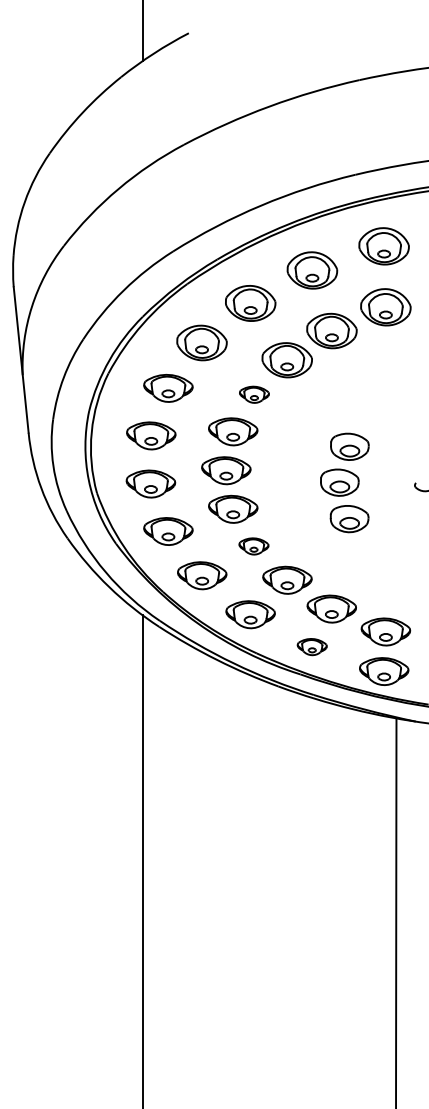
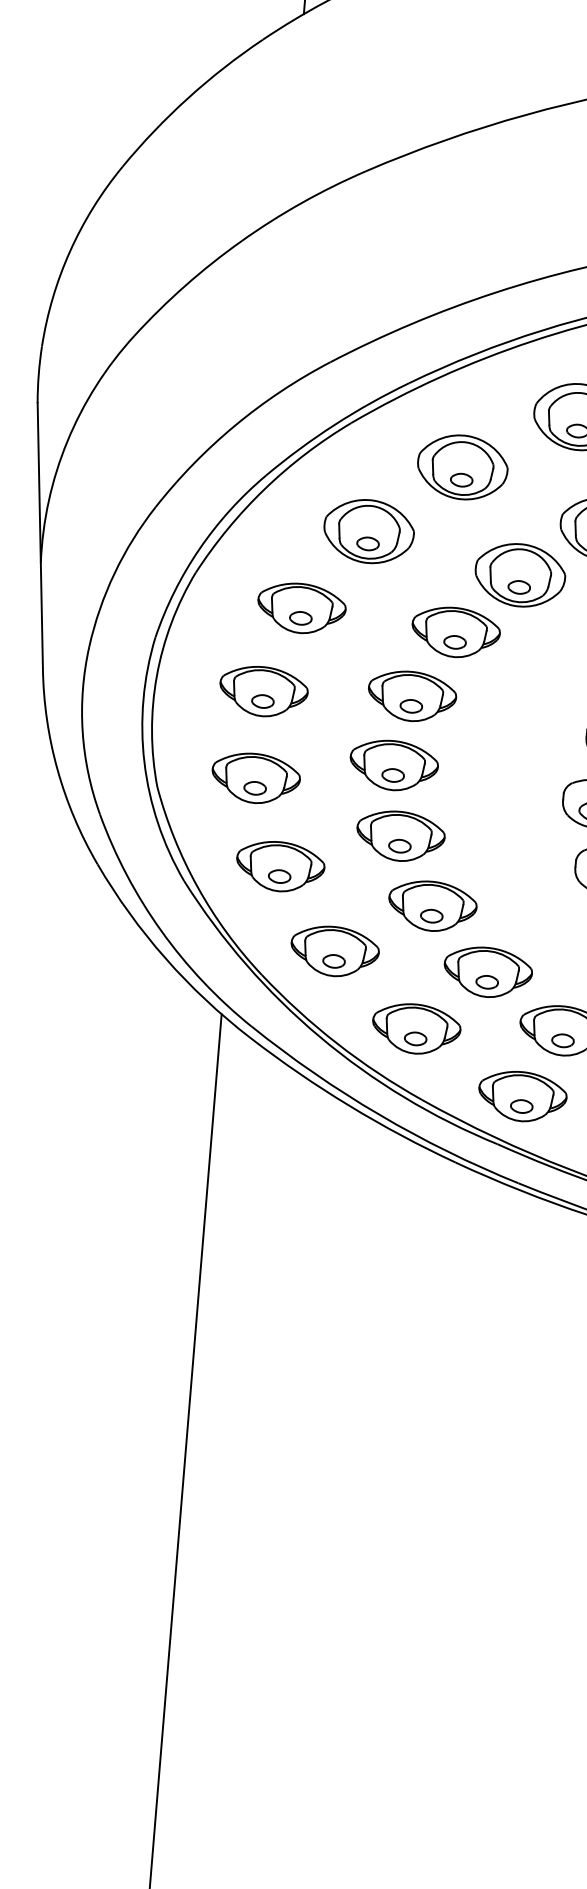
part: (254, 394) -> (456, 632), size x1.67
part: (253, 546) -> (431, 906), size x1.67
part: (312, 646) -> (523, 1095), size x1.67

